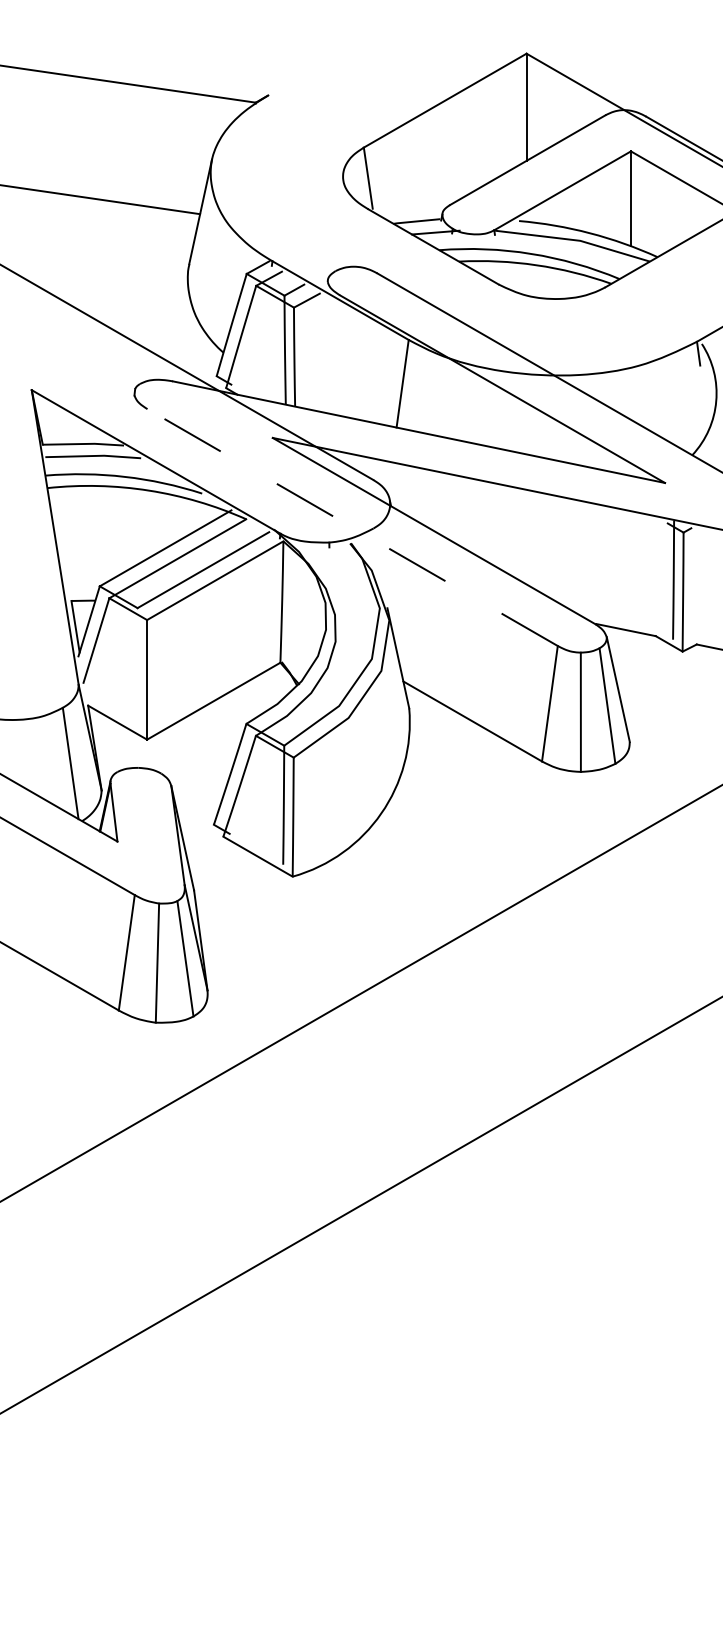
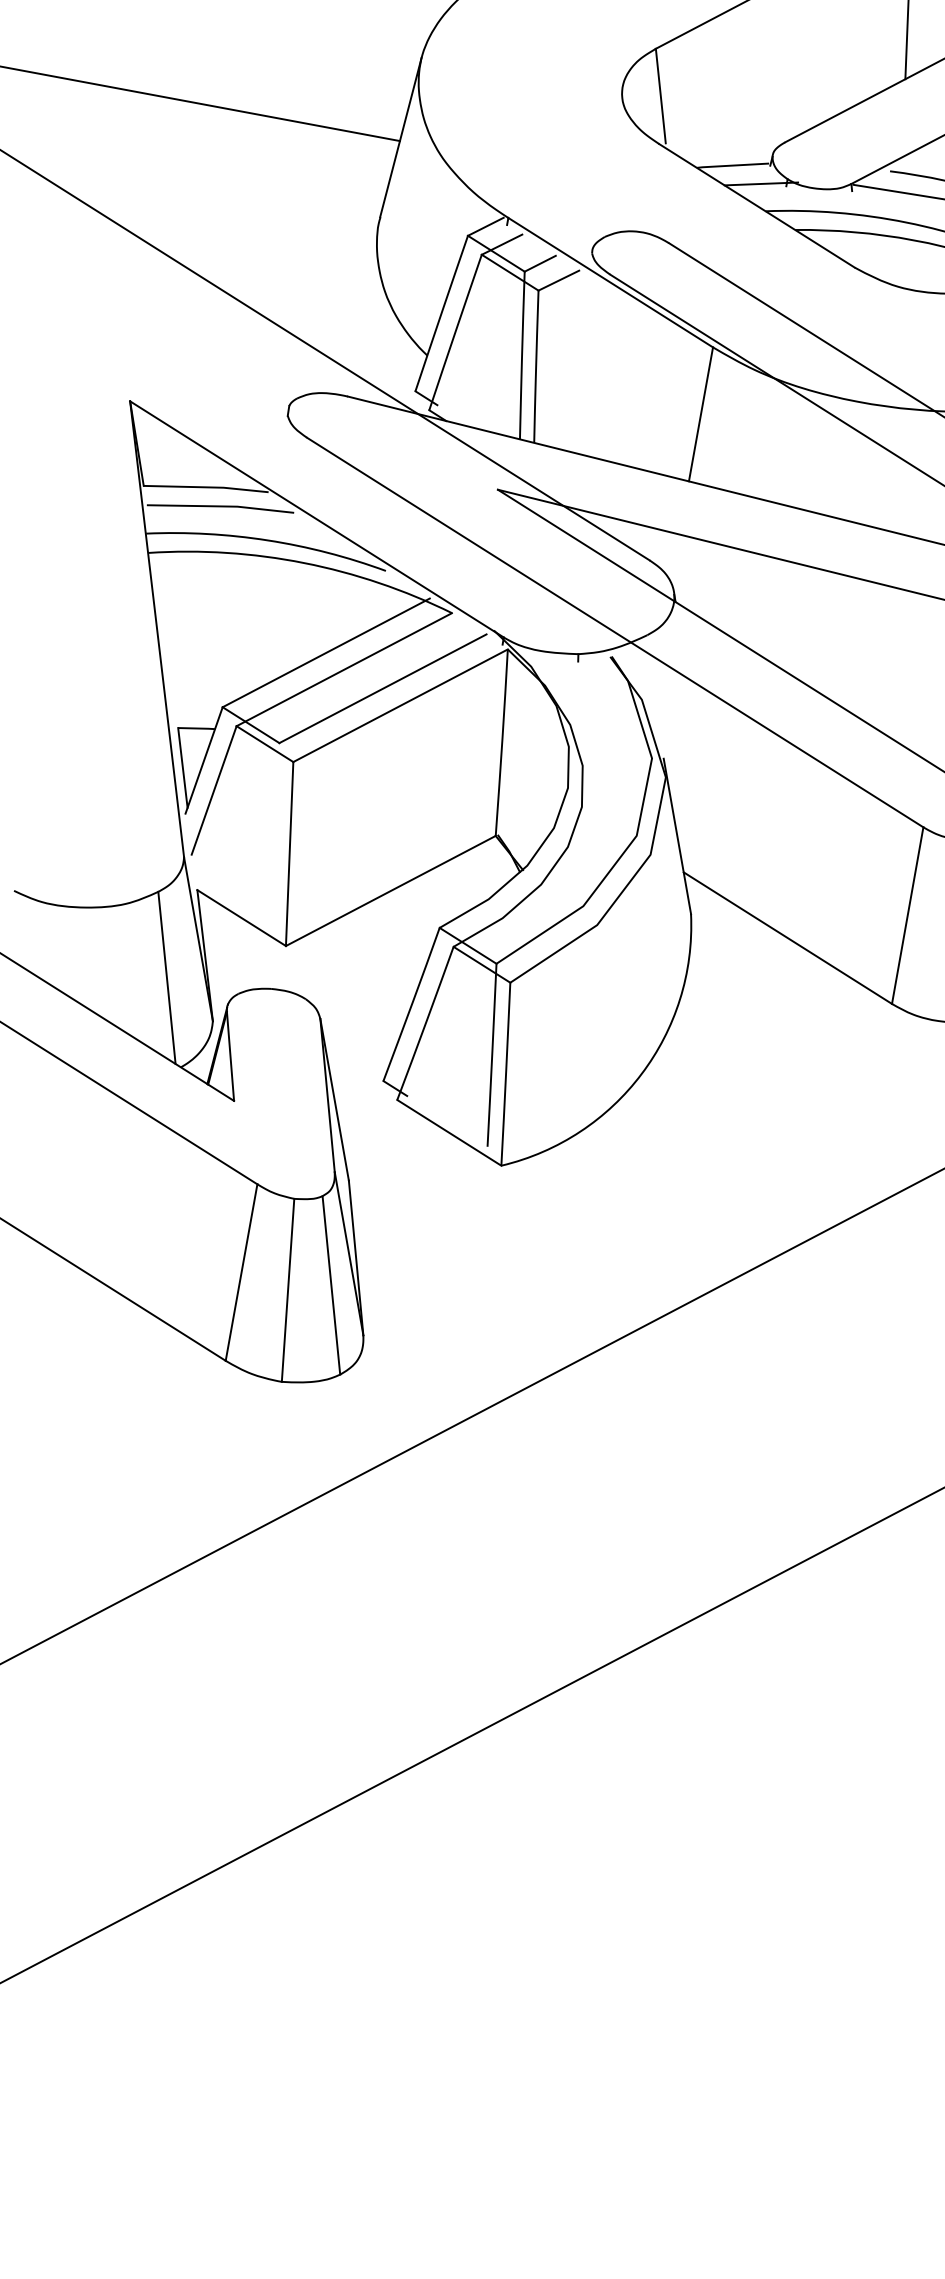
line: (352, 527) -> (614, 632), dashed -> solid

